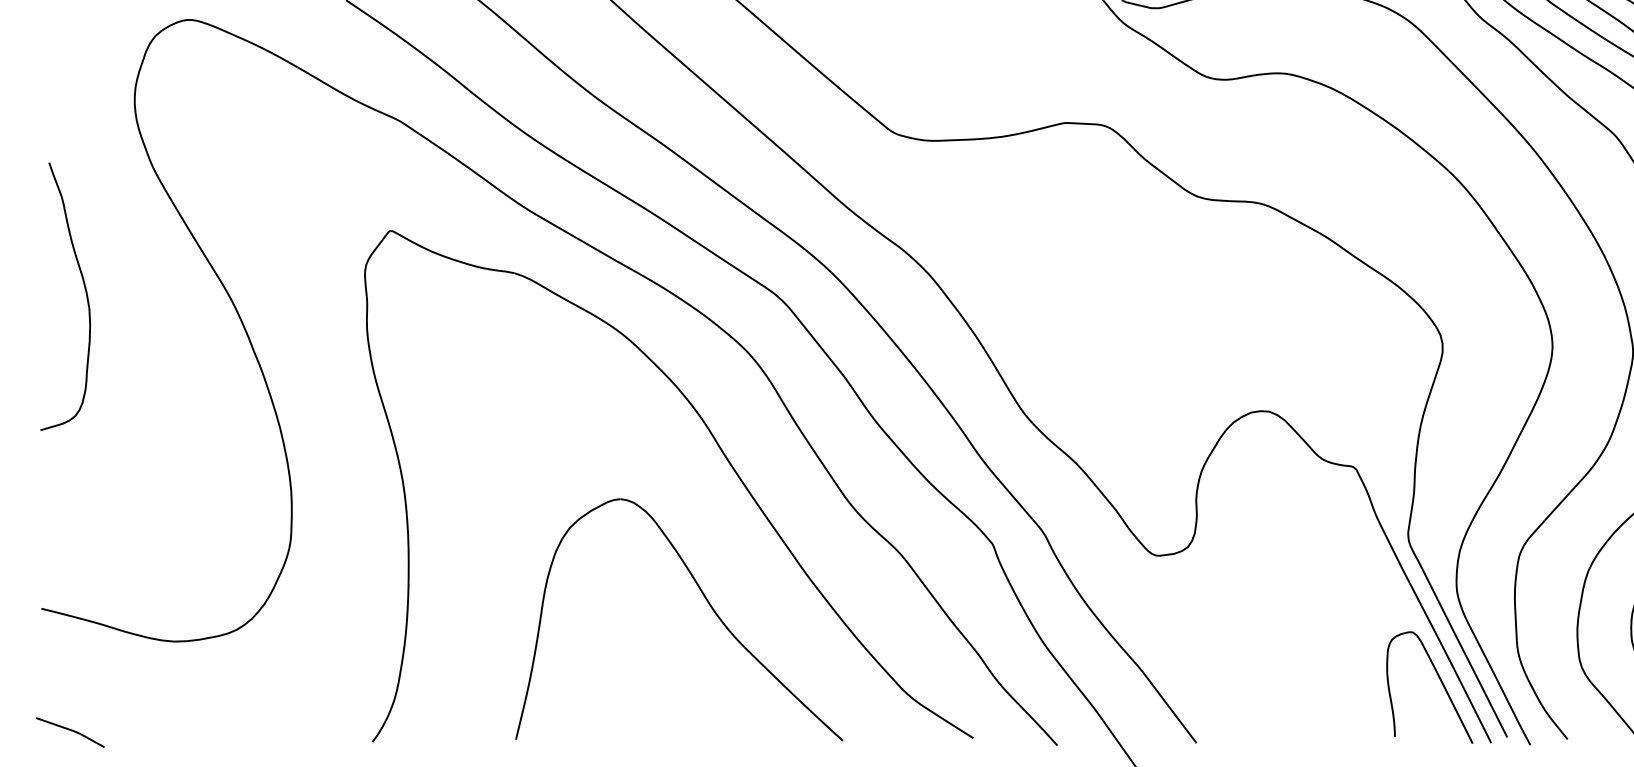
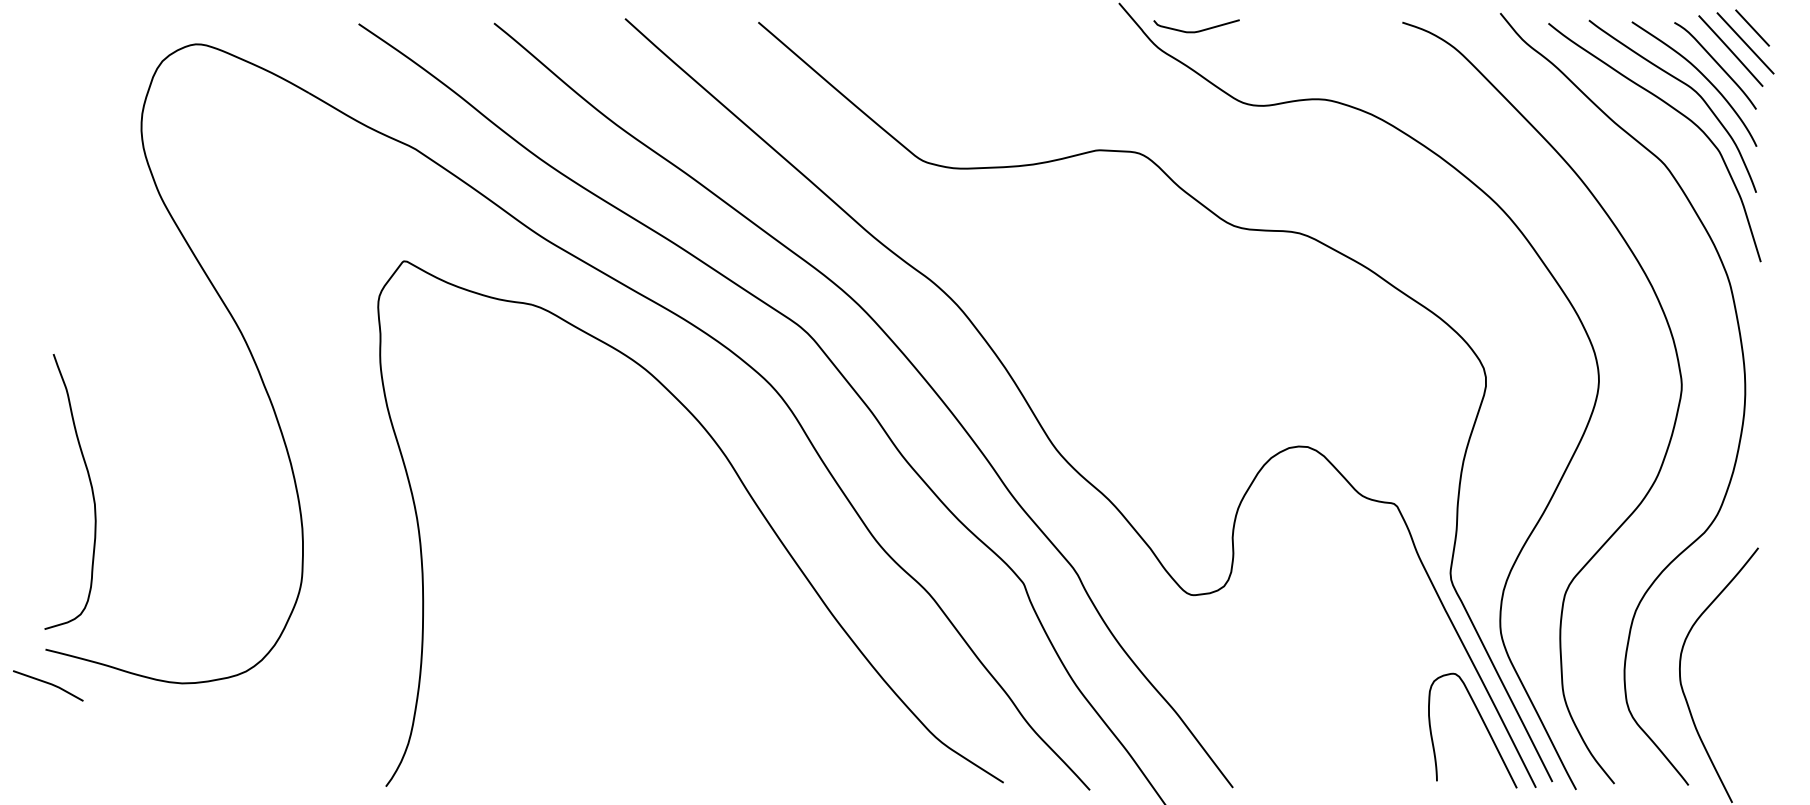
curve: (85, 291) -> (90, 486), moved
part: (706, 601) -> (729, 642), removed
curve: (70, 731) -> (48, 684), moved

